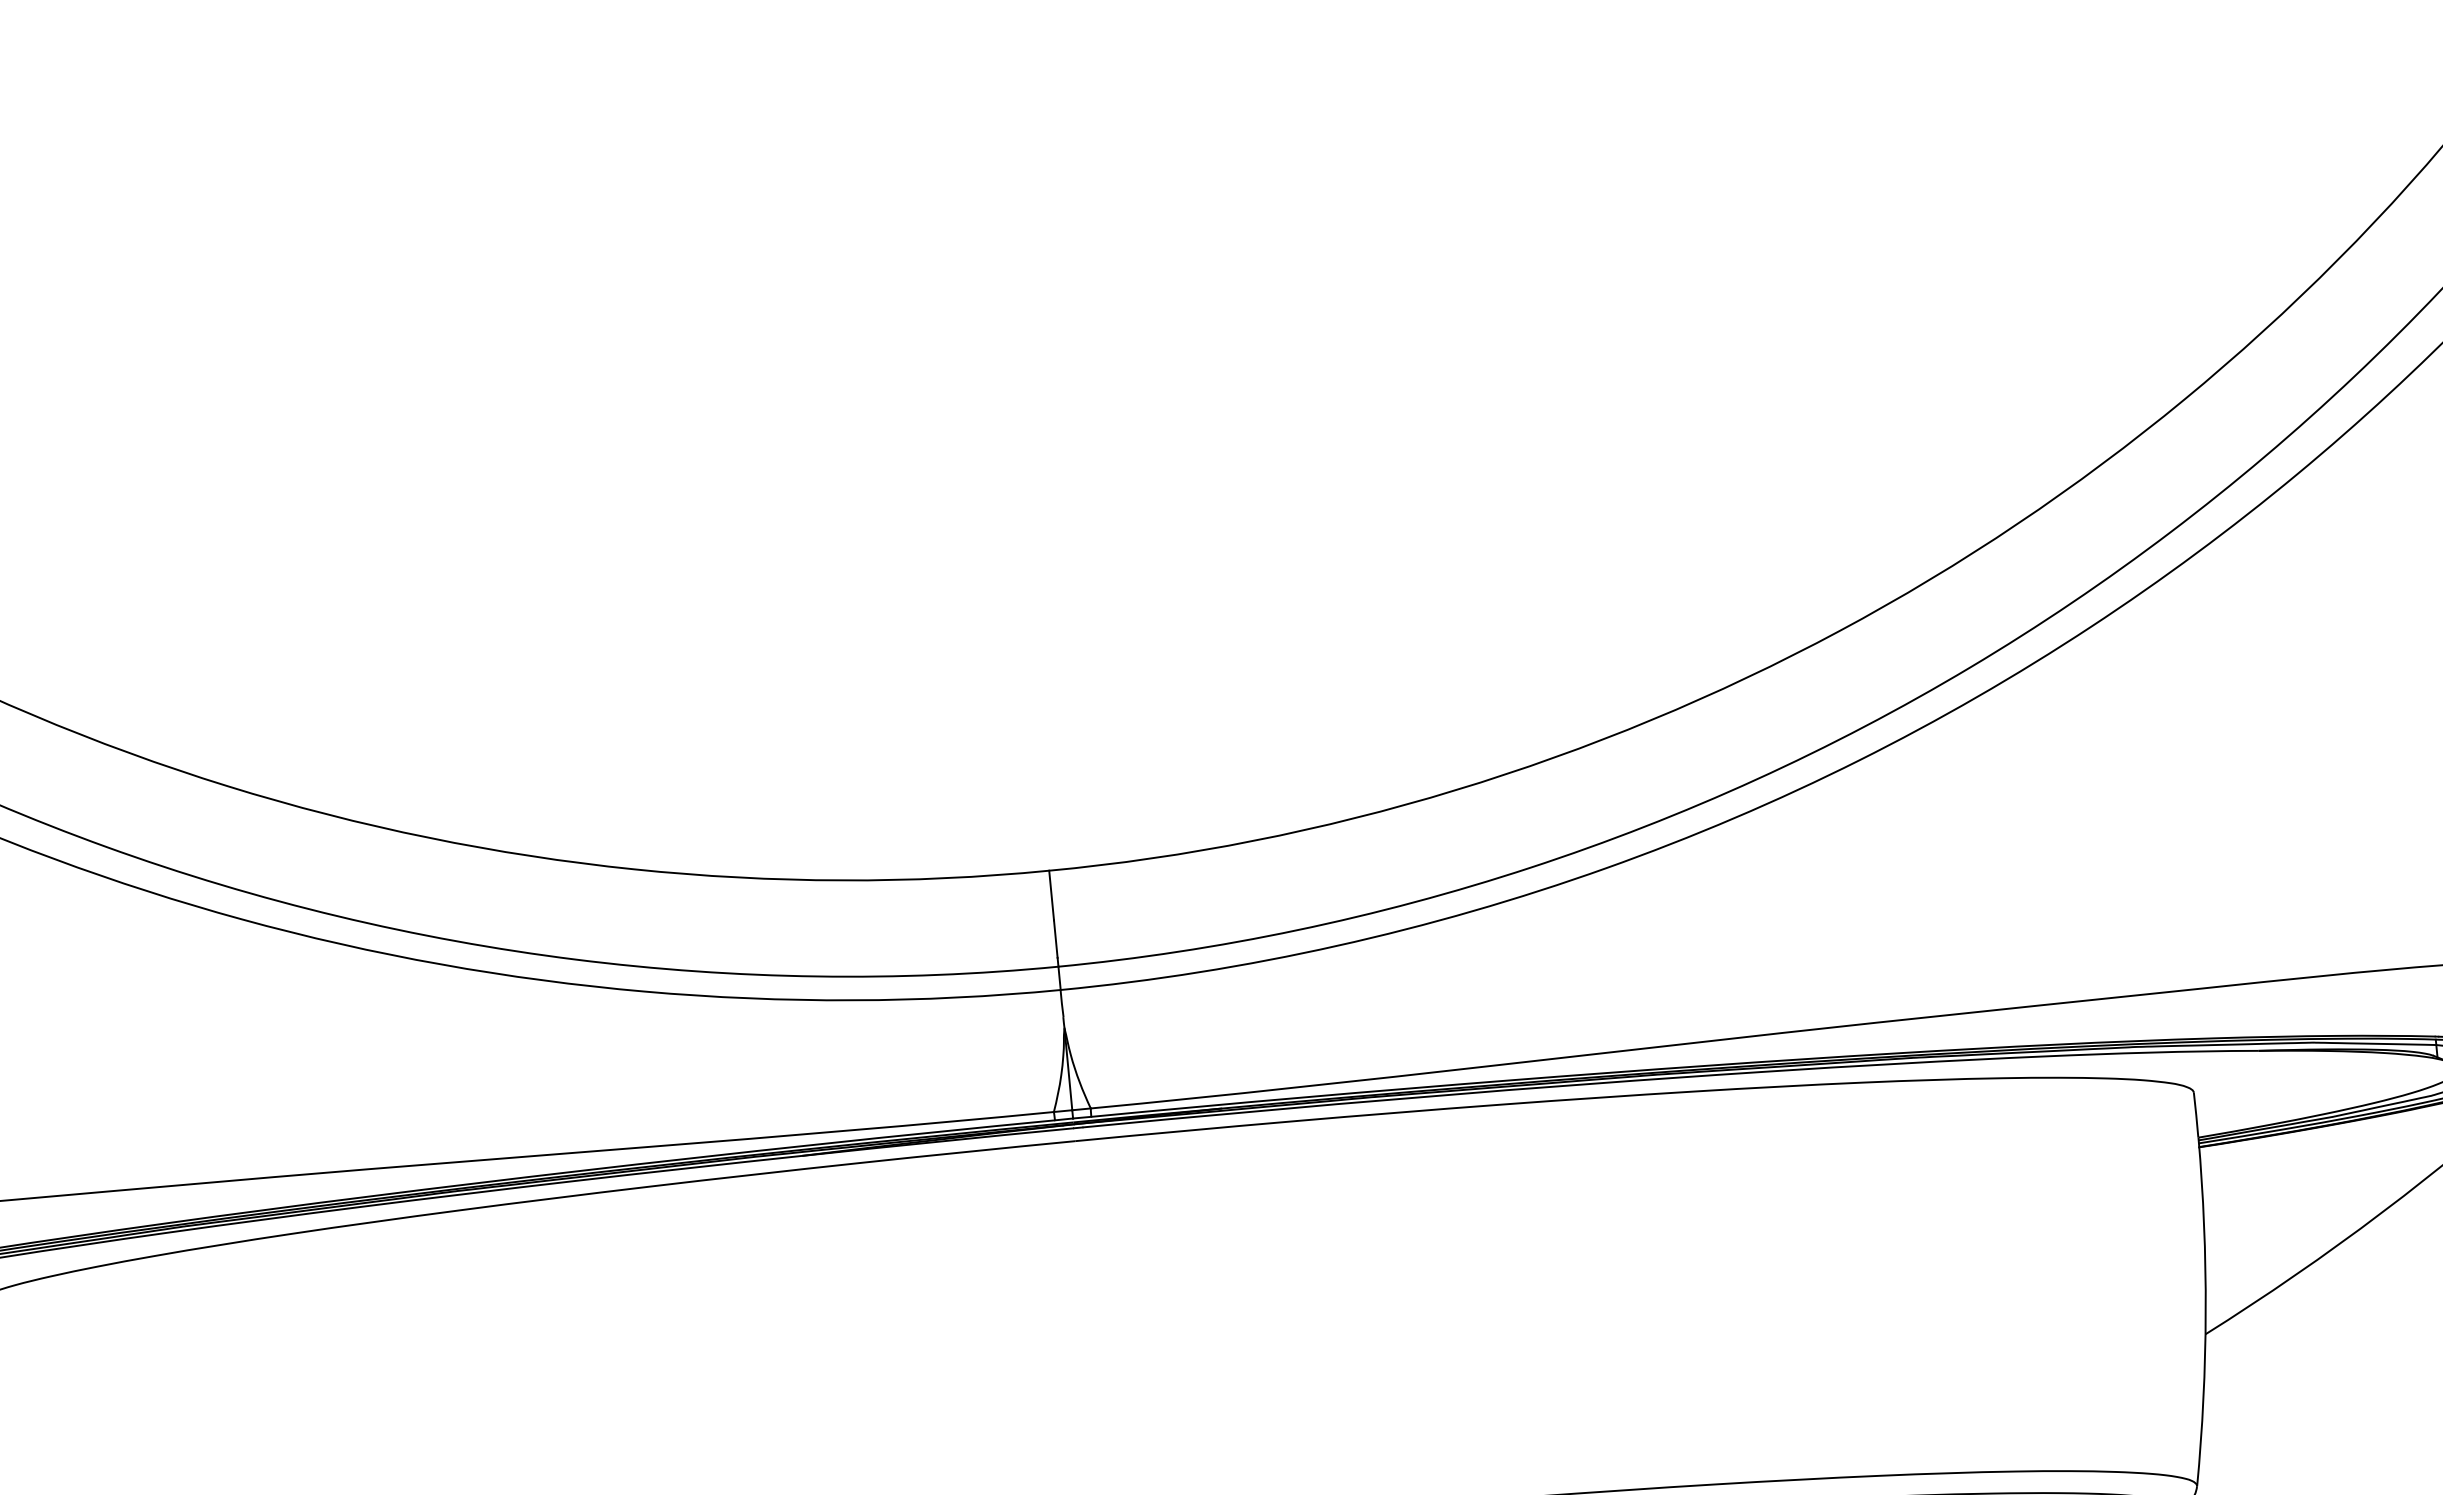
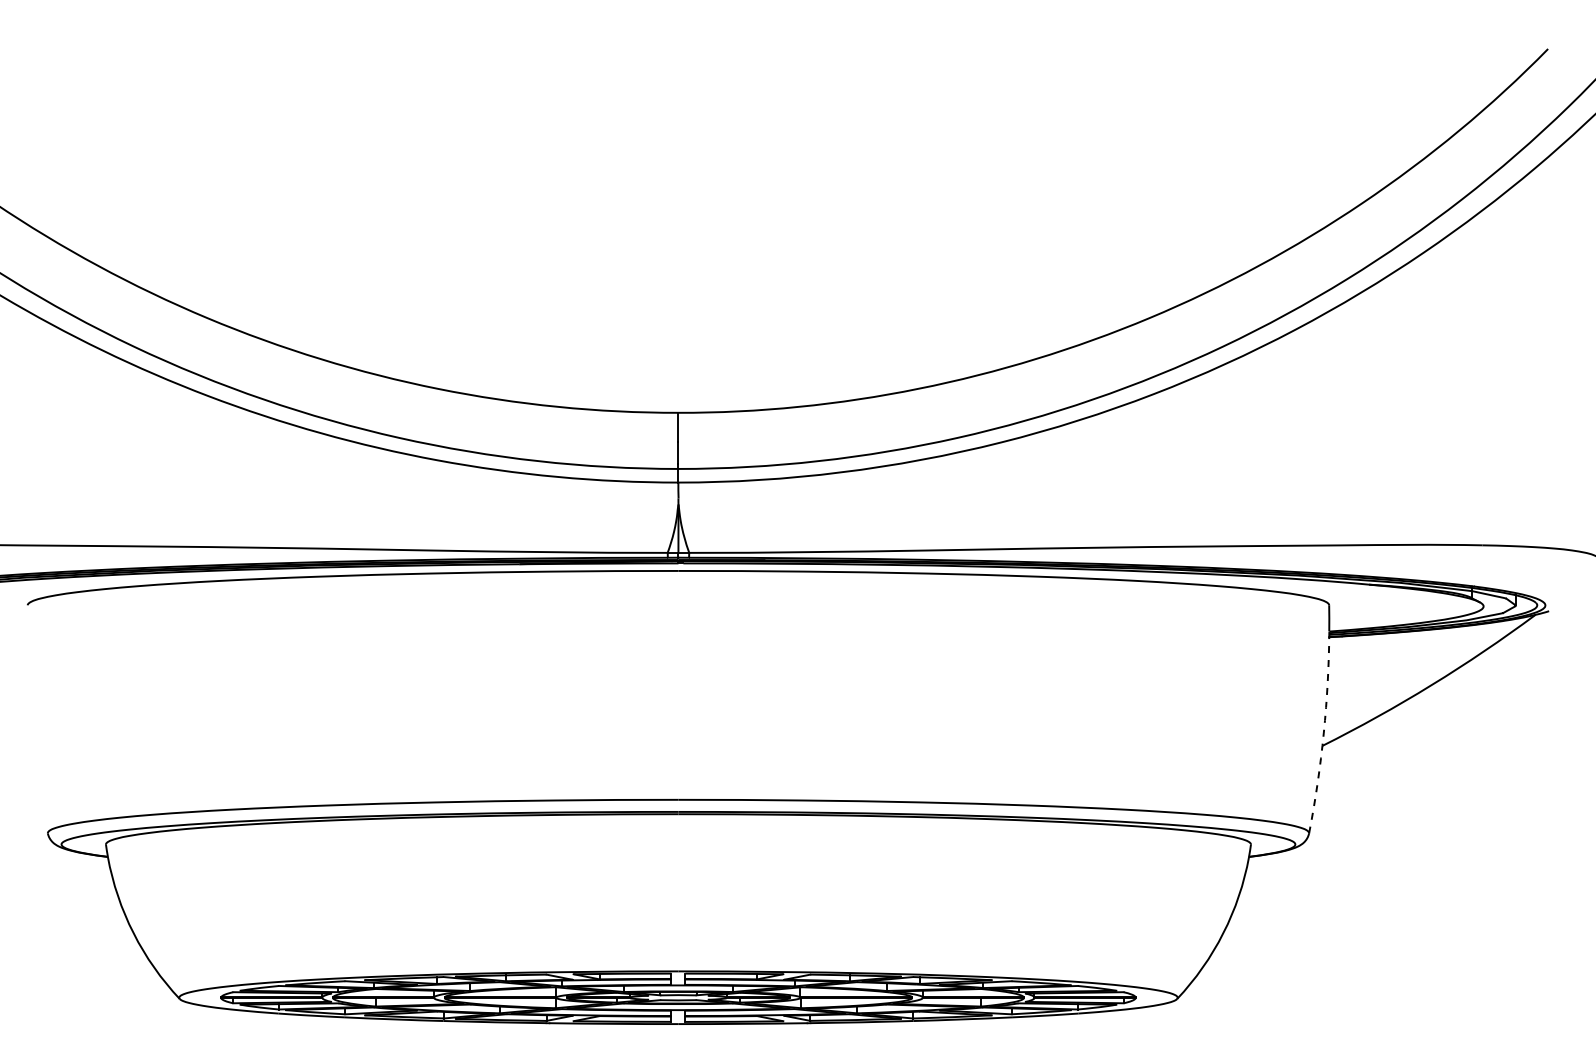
arc: (2205, 1312) -> (1323, 733), solid -> dashed

